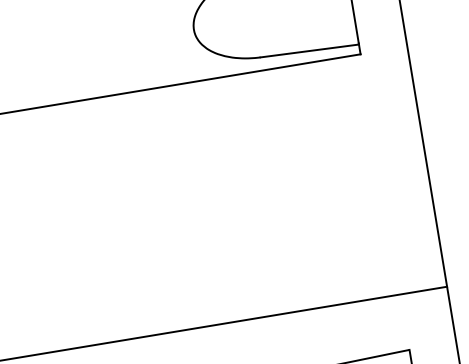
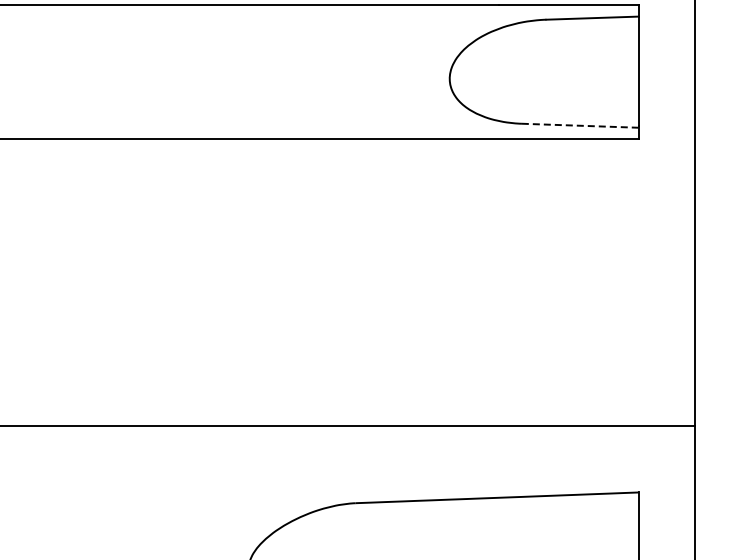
line: (309, 50) -> (579, 125), solid -> dashed

